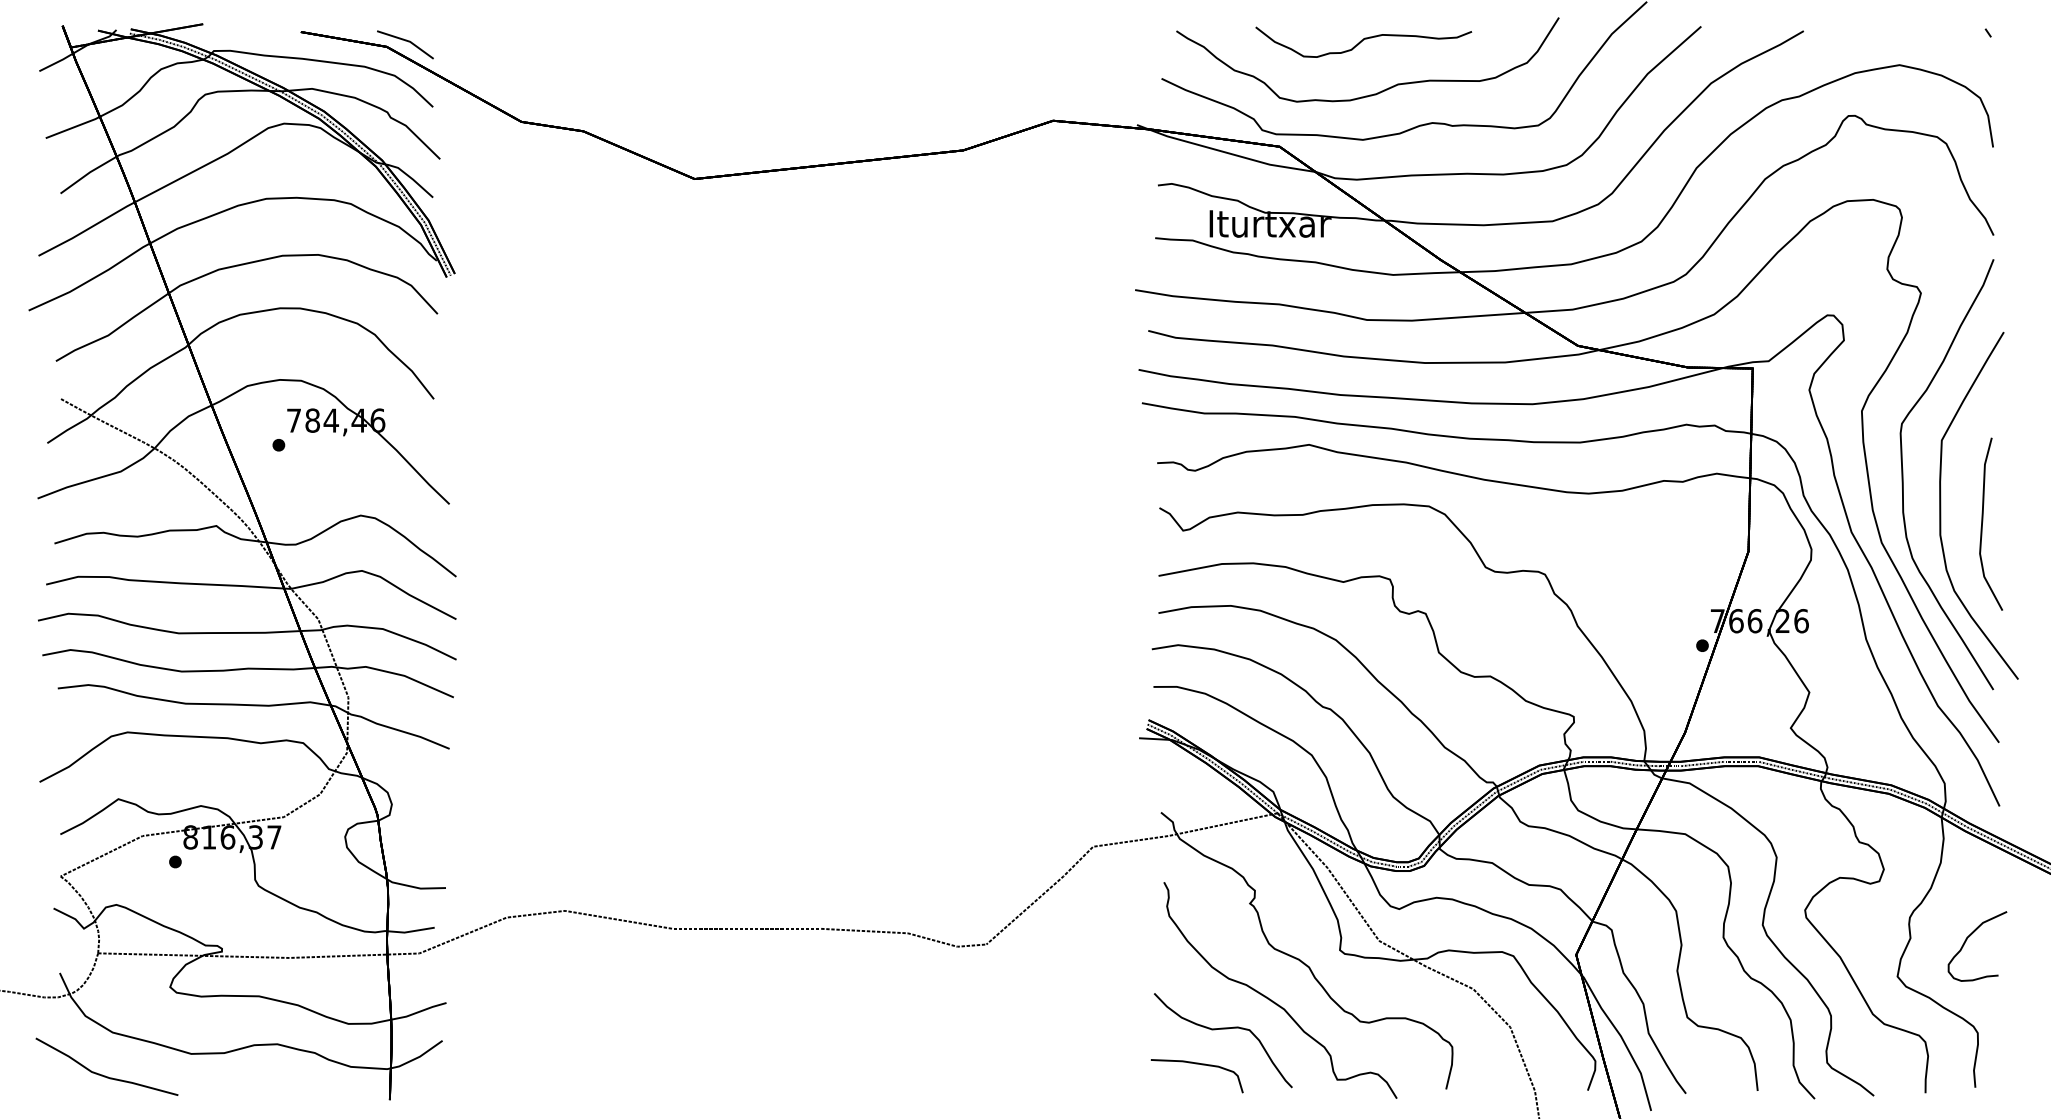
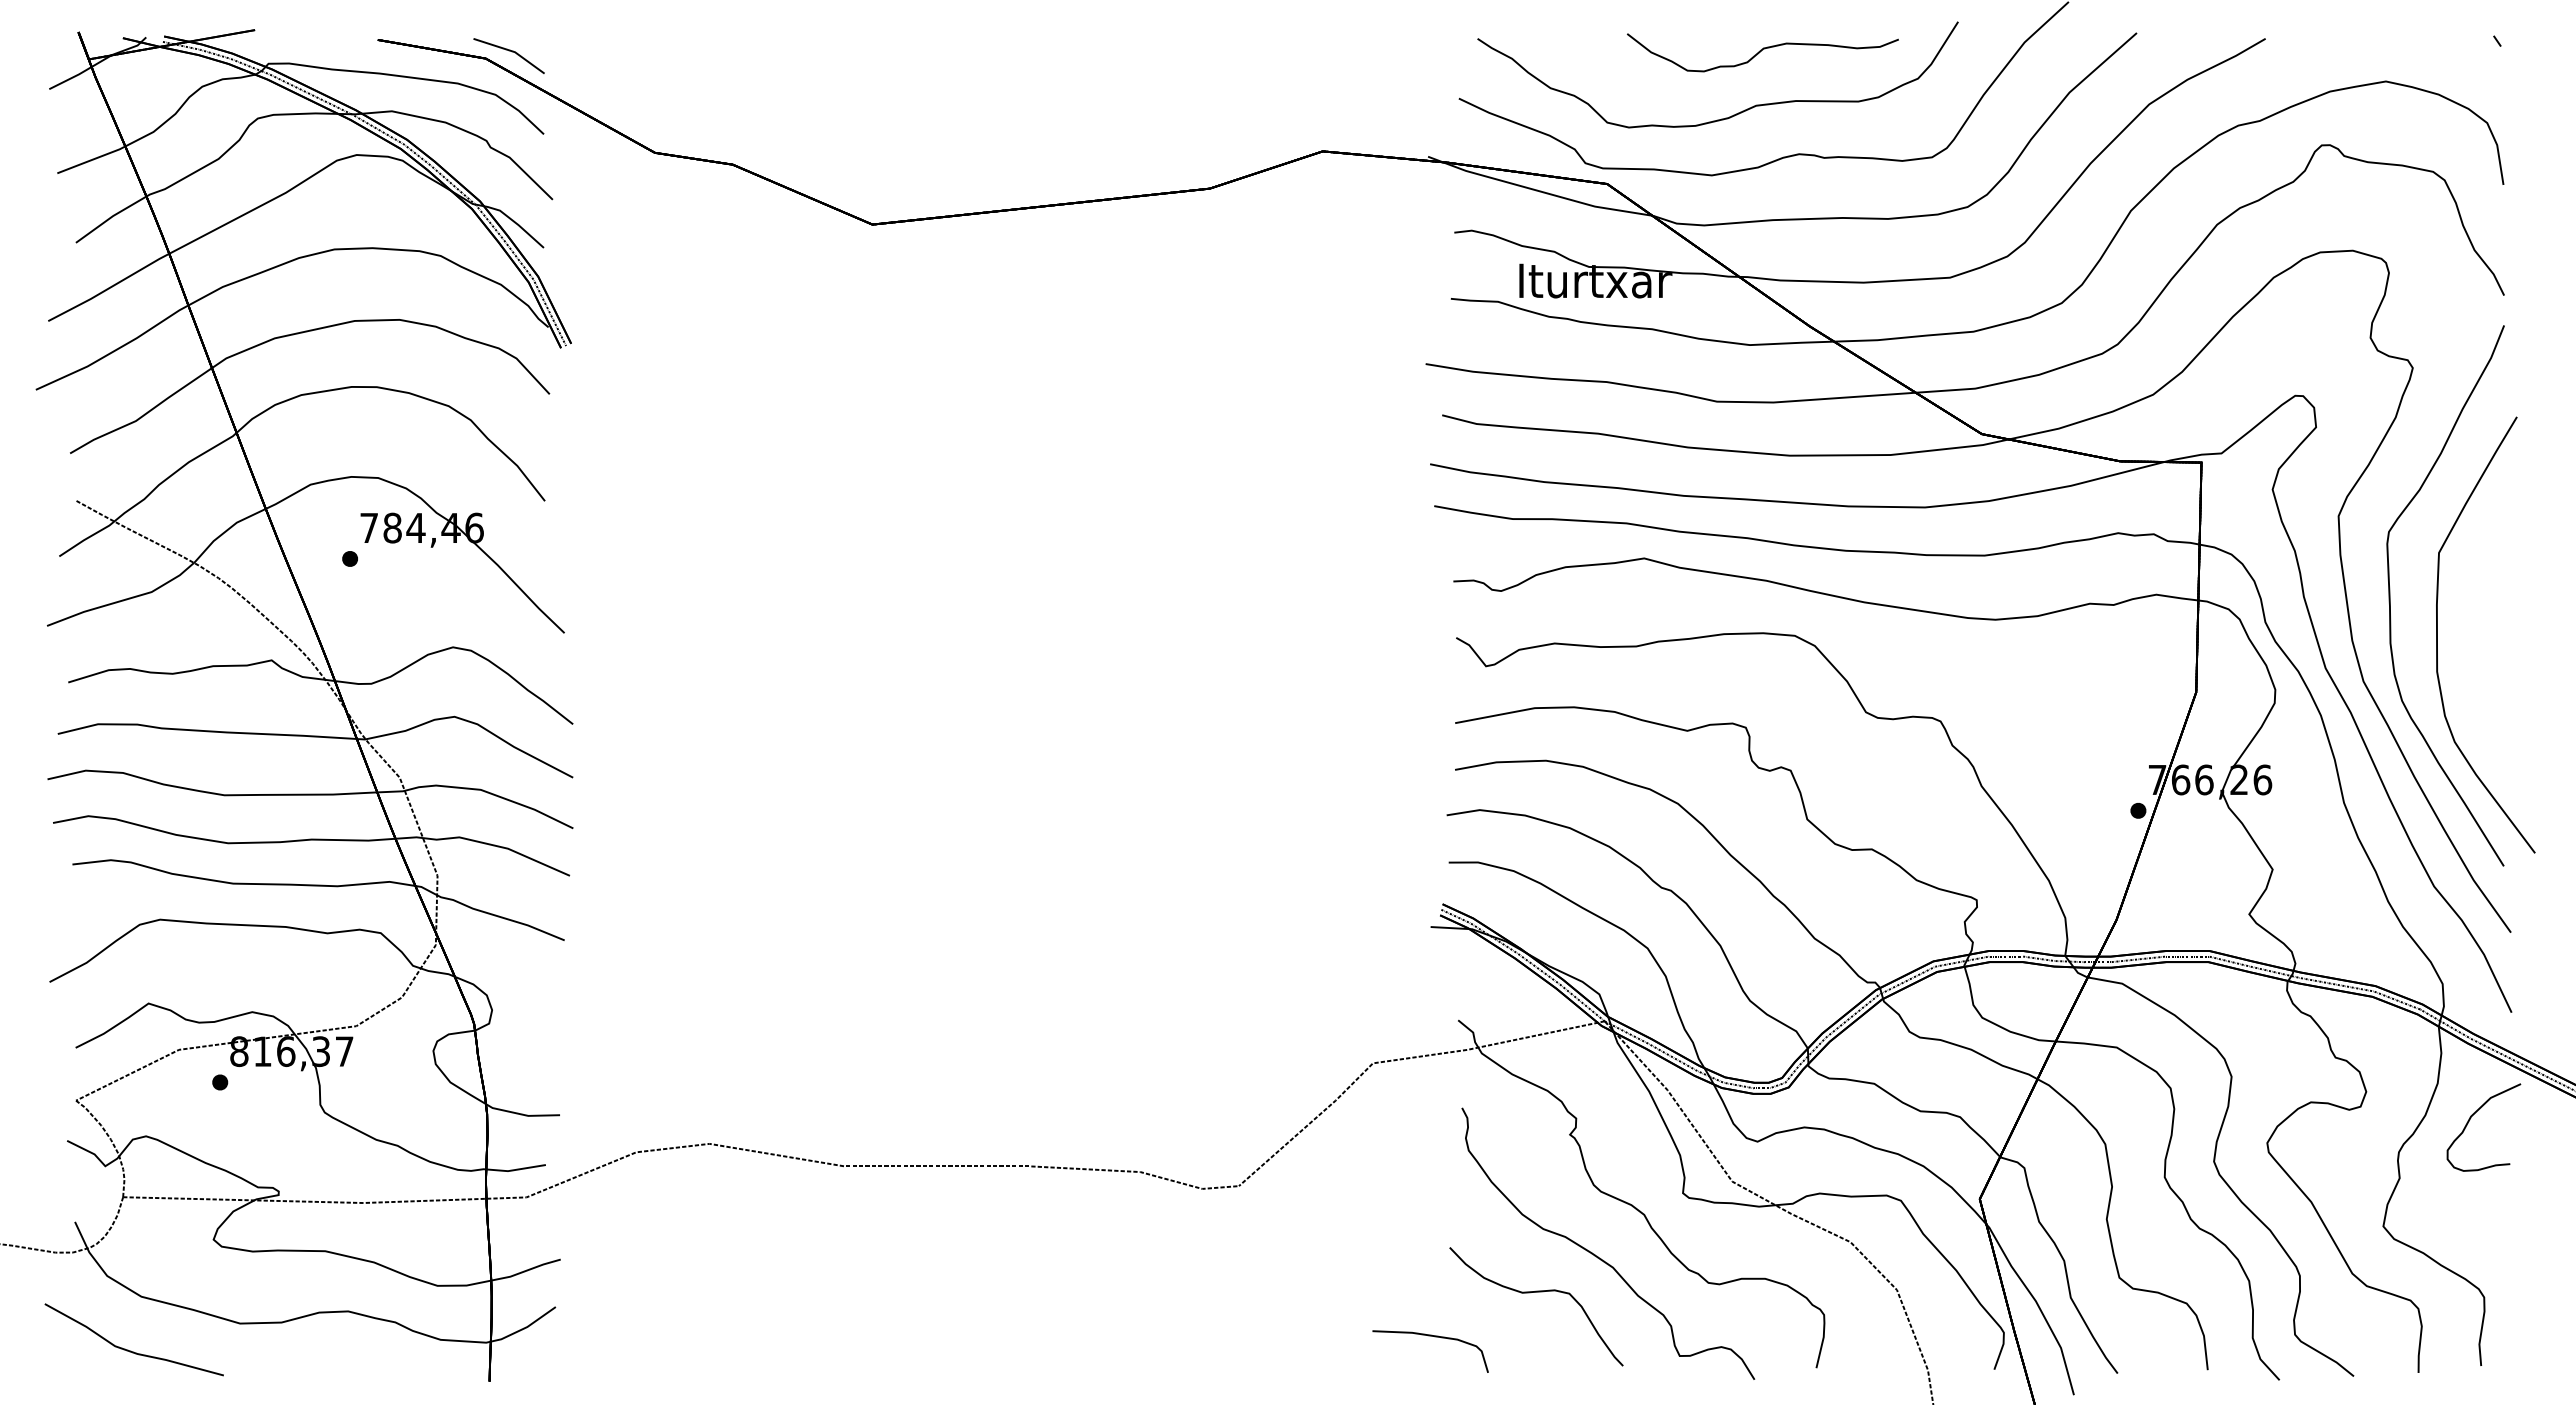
curve: (1362, 41) -> (1761, 51), moved
curve: (1982, 523) -> (2490, 657), removed
curve: (1967, 939) -> (2471, 1118), moved
part: (1200, 1065) -> (1434, 1337), moved

